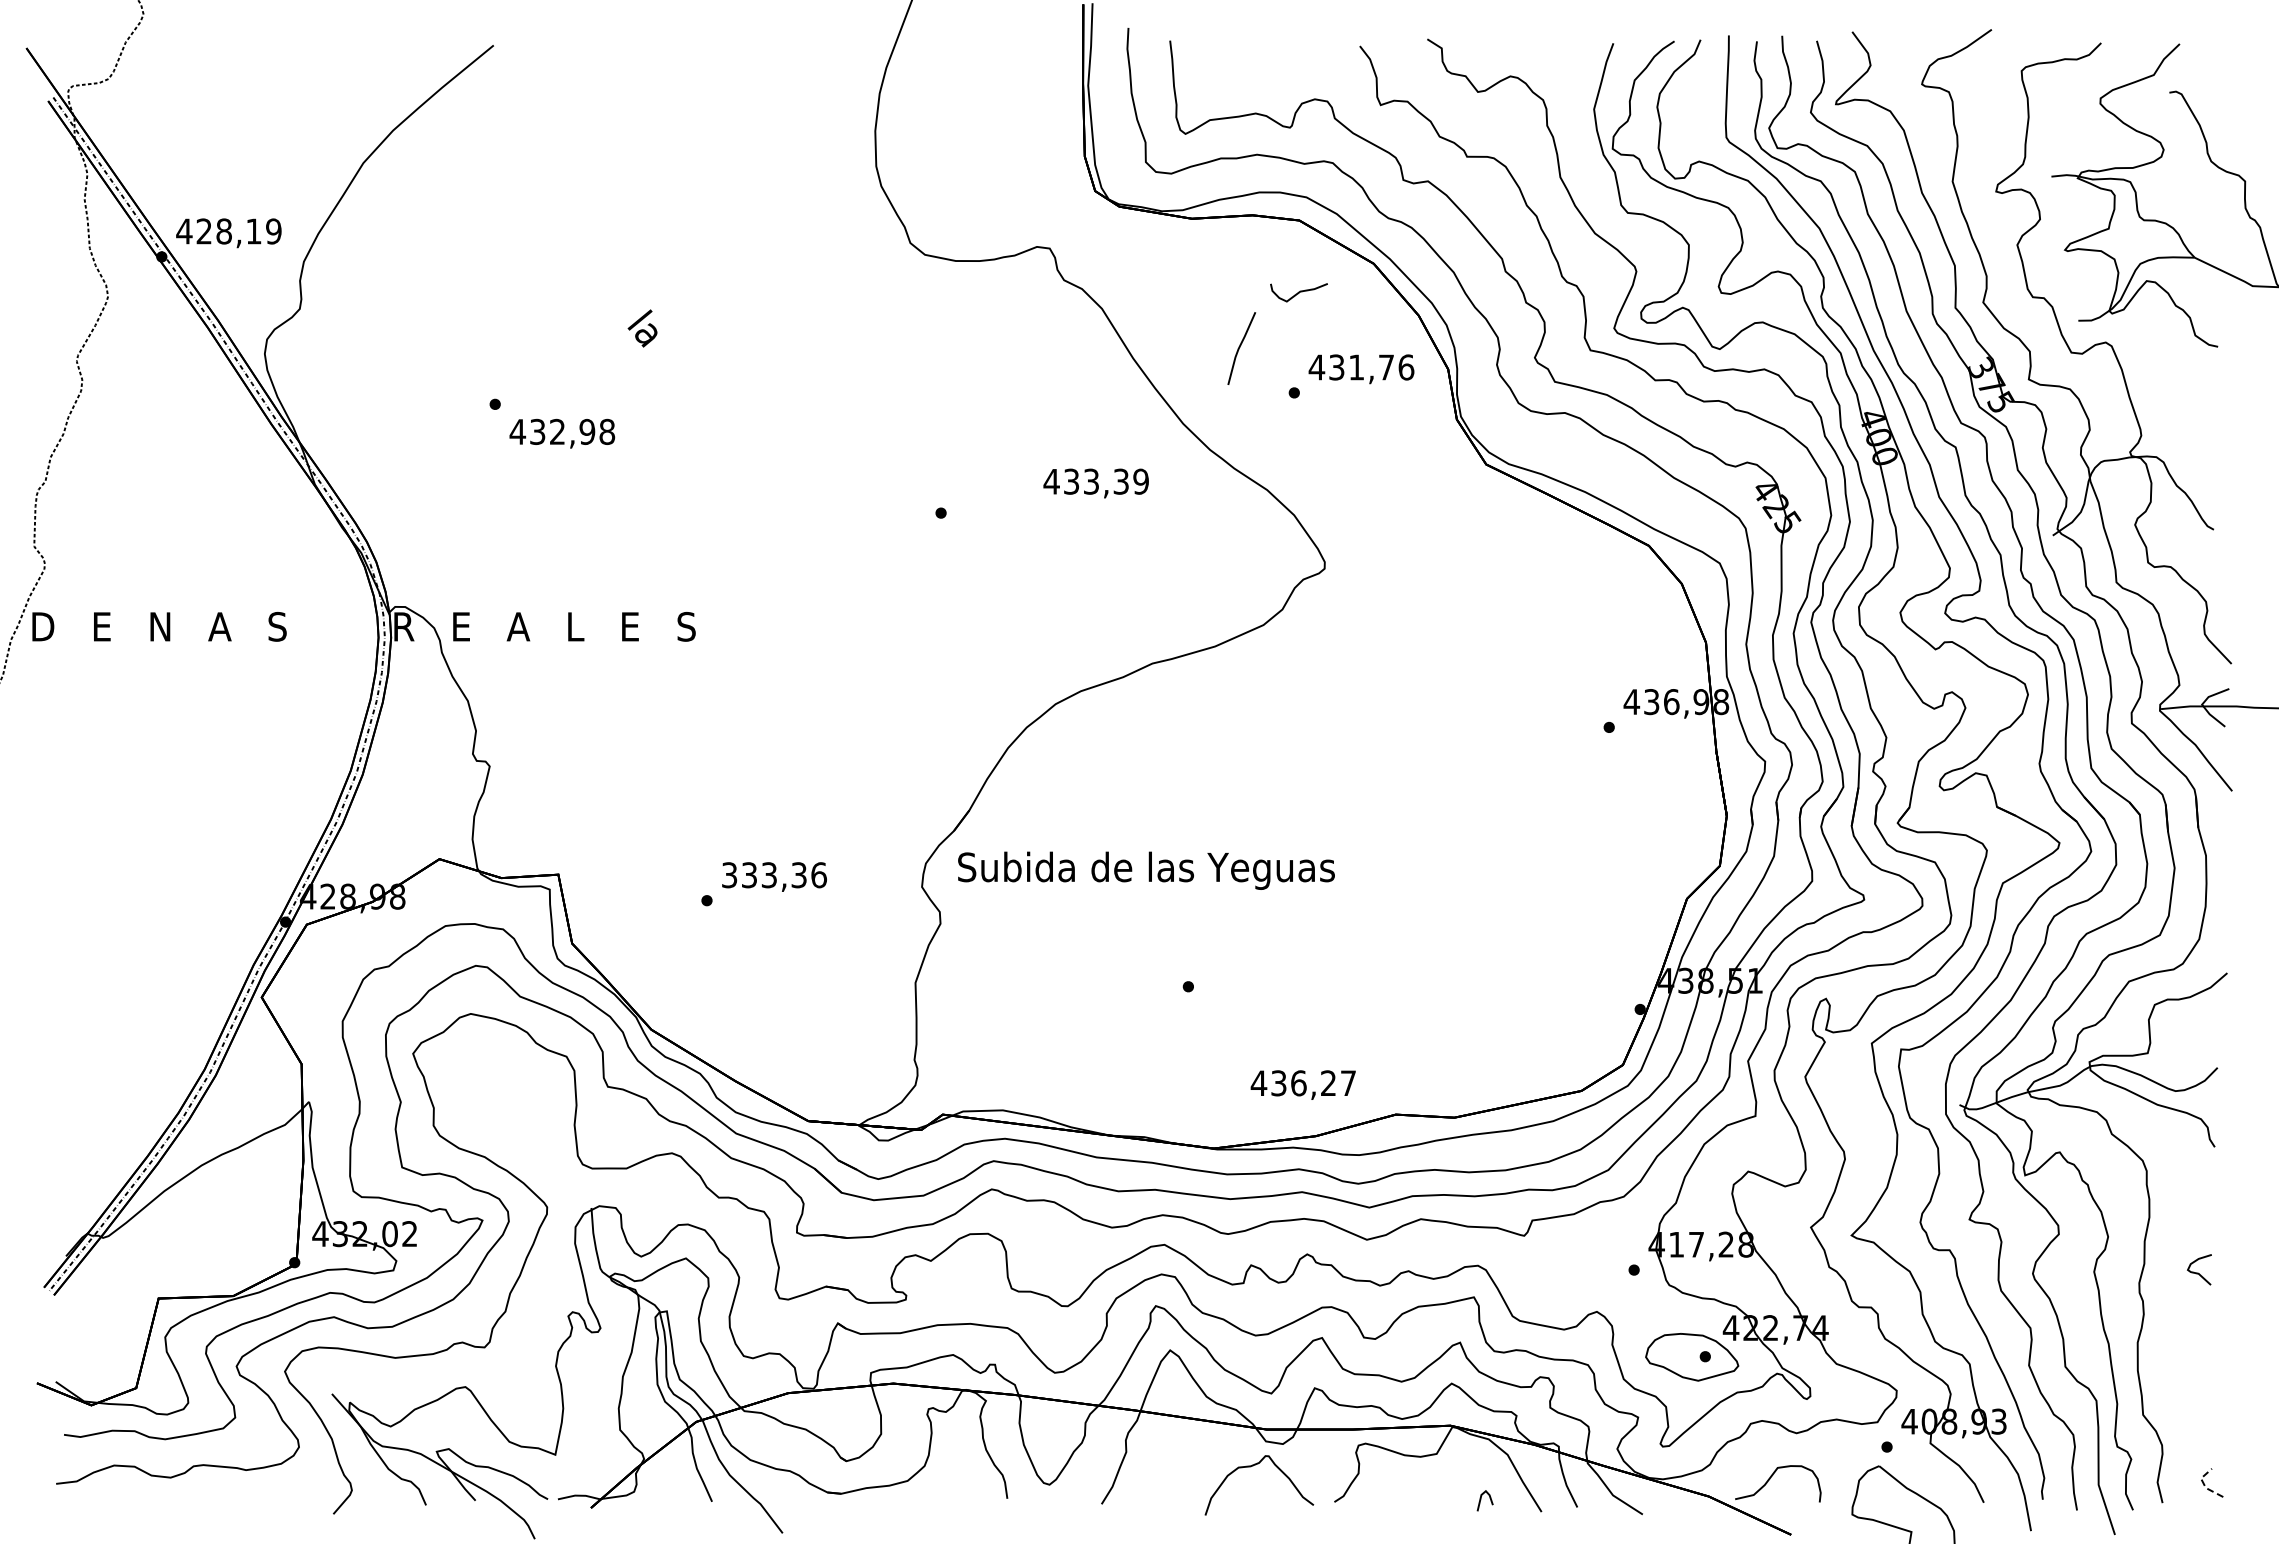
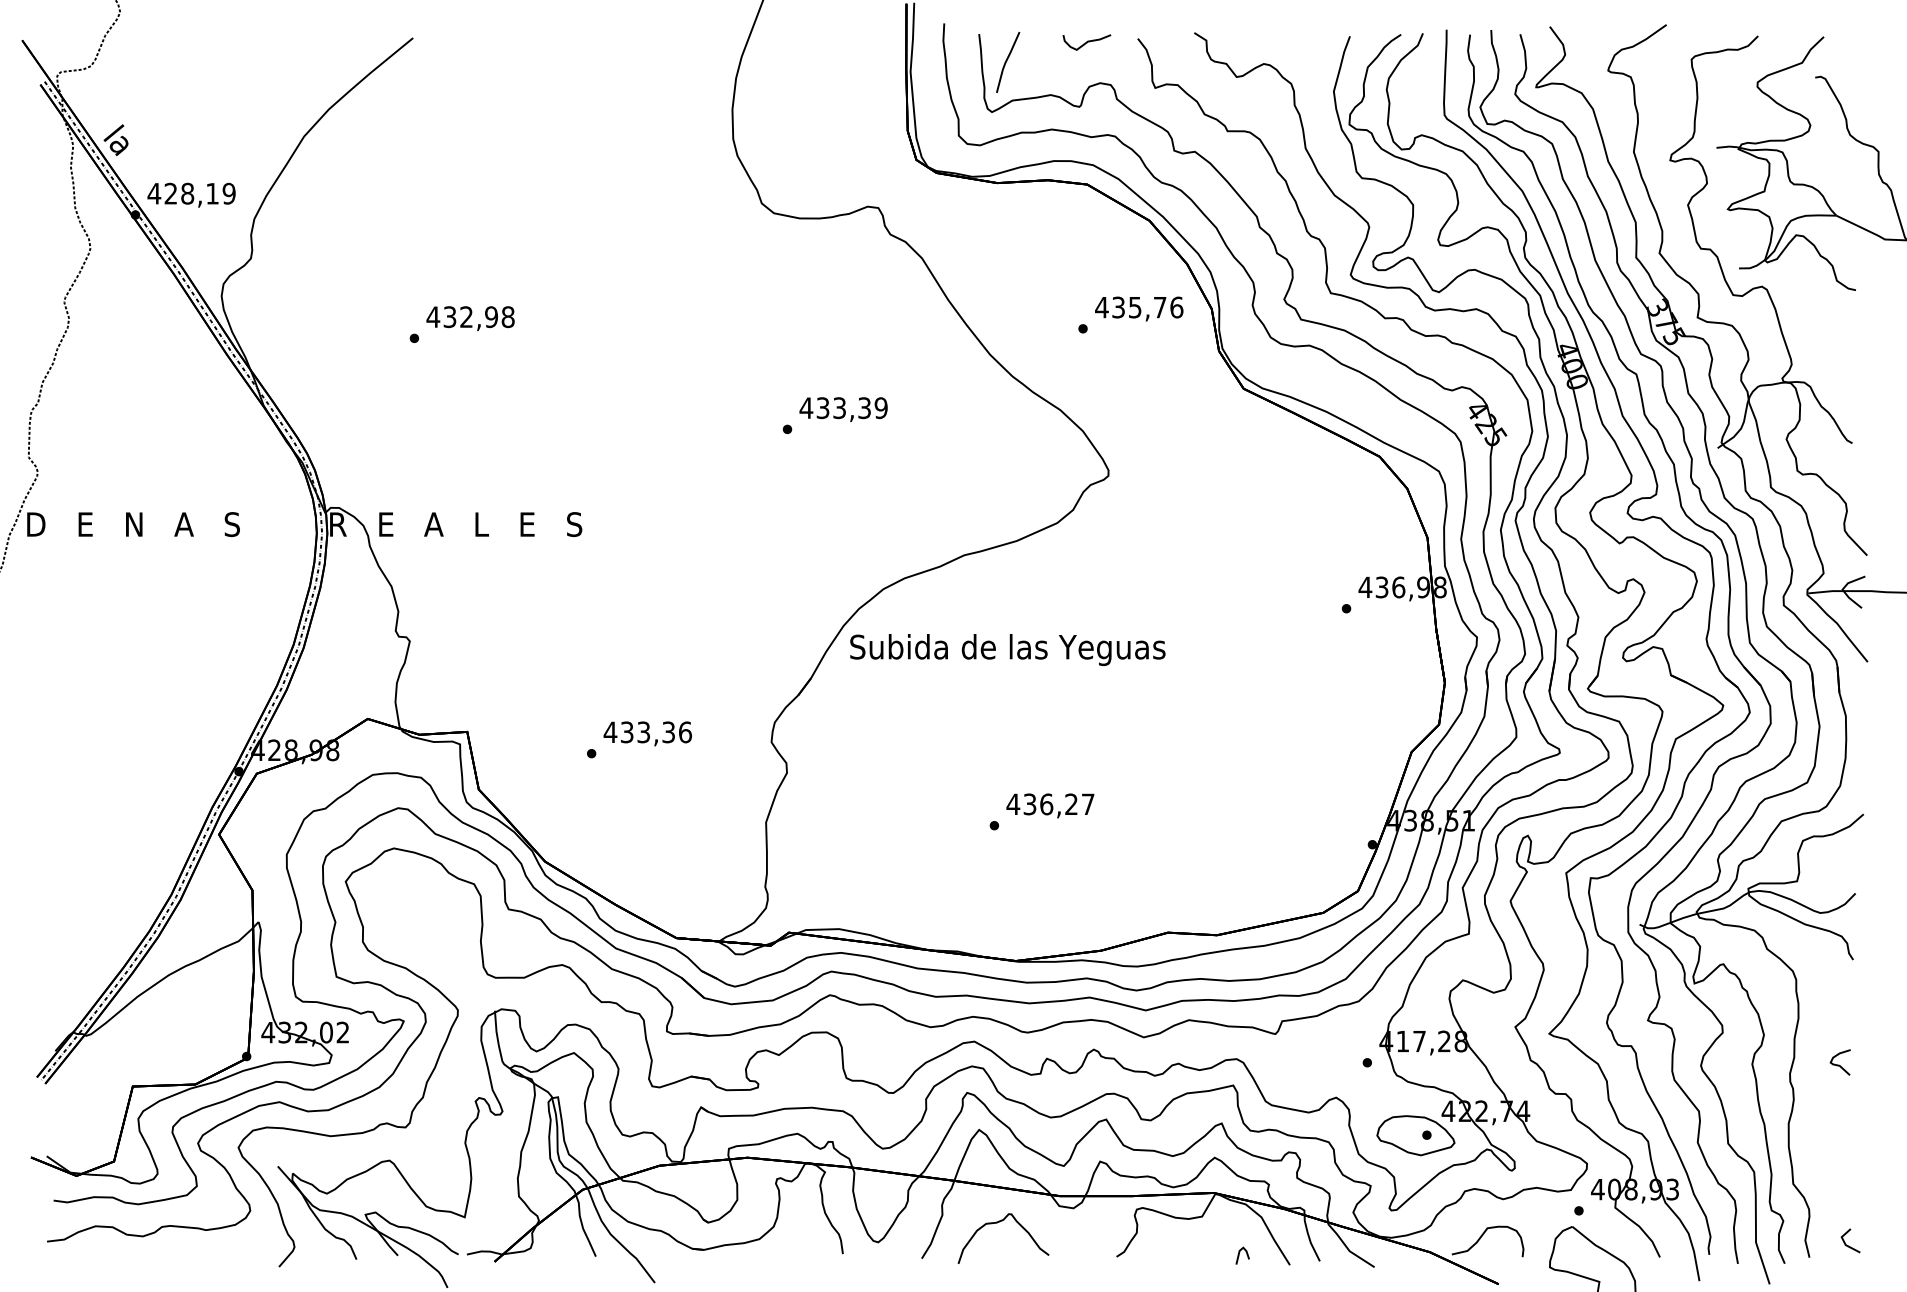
curve: (1298, 292) -> (1086, 42), moved
text: (642, 328) -> (115, 140), moved
line: (1240, 347) -> (1007, 61), moved
text: (1356, 367) -> (1135, 307), 431,76 -> 435,76
text: (562, 433) -> (470, 318), moved
text: (1095, 483) -> (843, 409), moved
text: (1146, 870) -> (1007, 649), moved
text: (729, 875) -> (610, 732), 333,36 -> 433,36
text: (1302, 1084) -> (1049, 805), moved
curve: (1253, 1466) -> (998, 1222), moved
line: (2204, 1485) -> (1844, 1242), dashed -> solid

